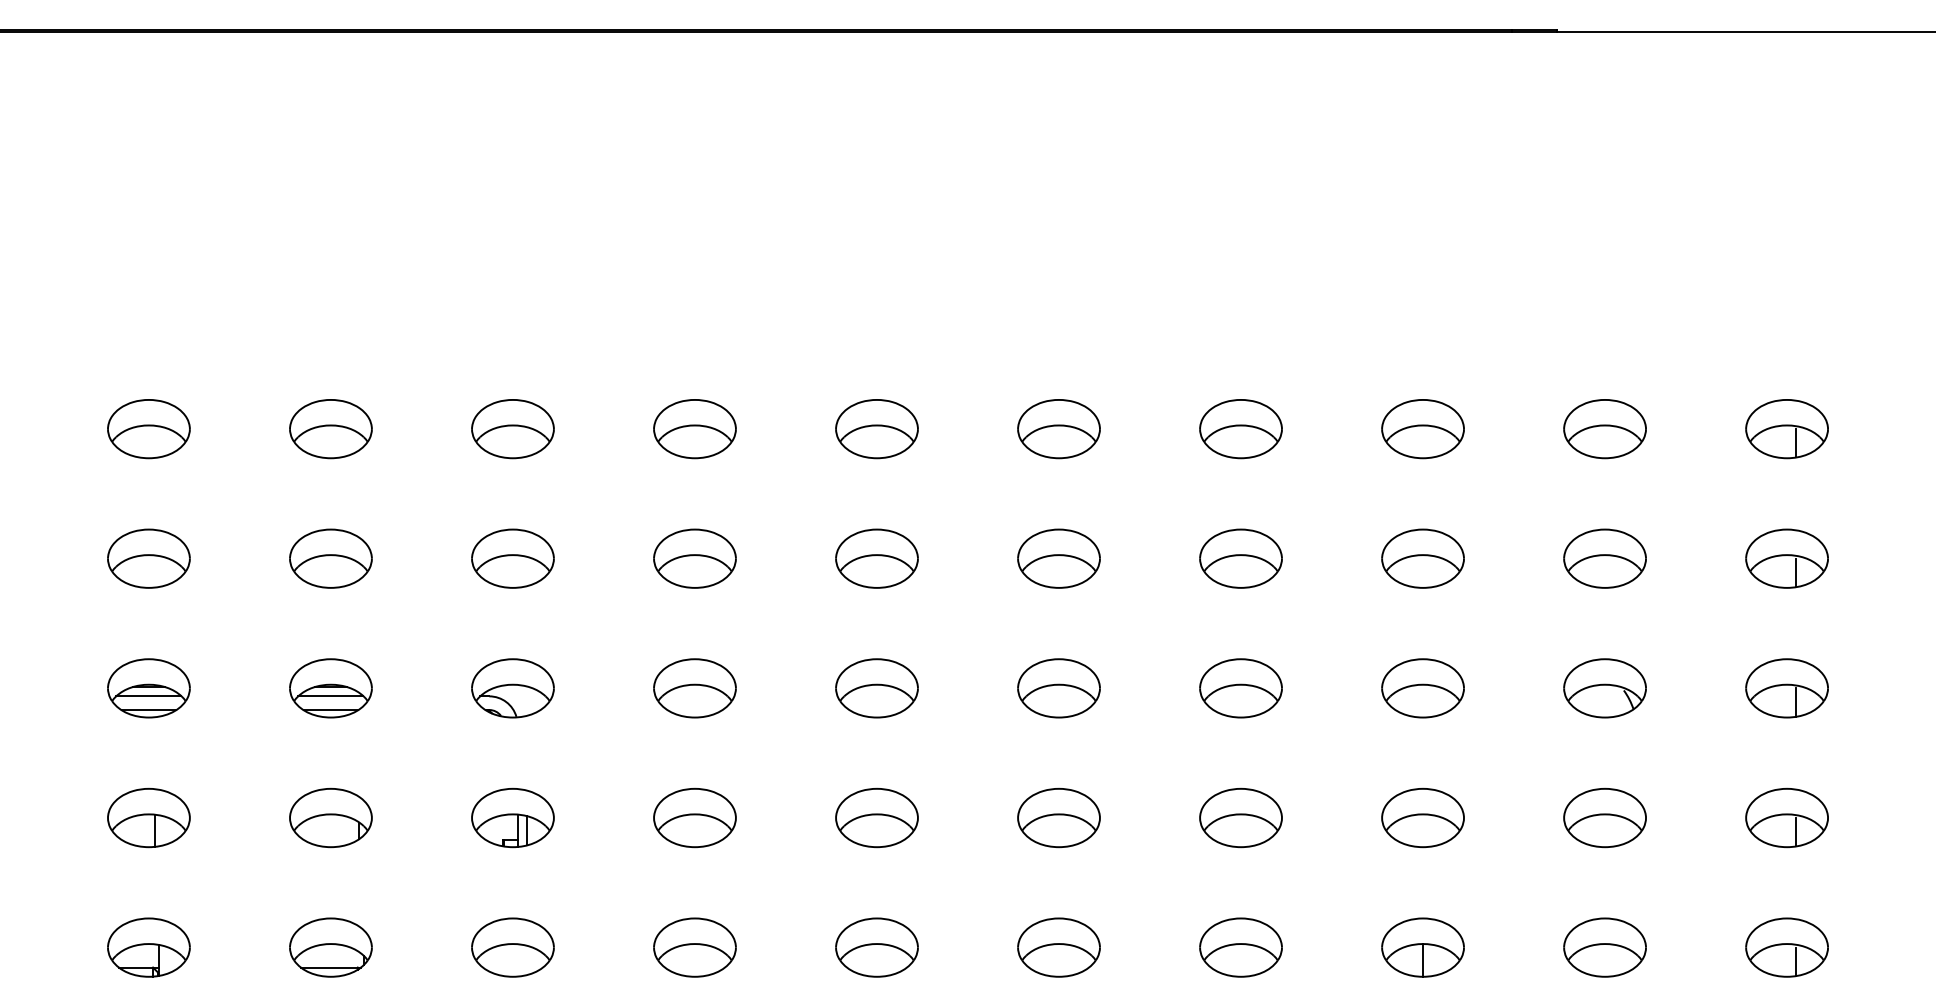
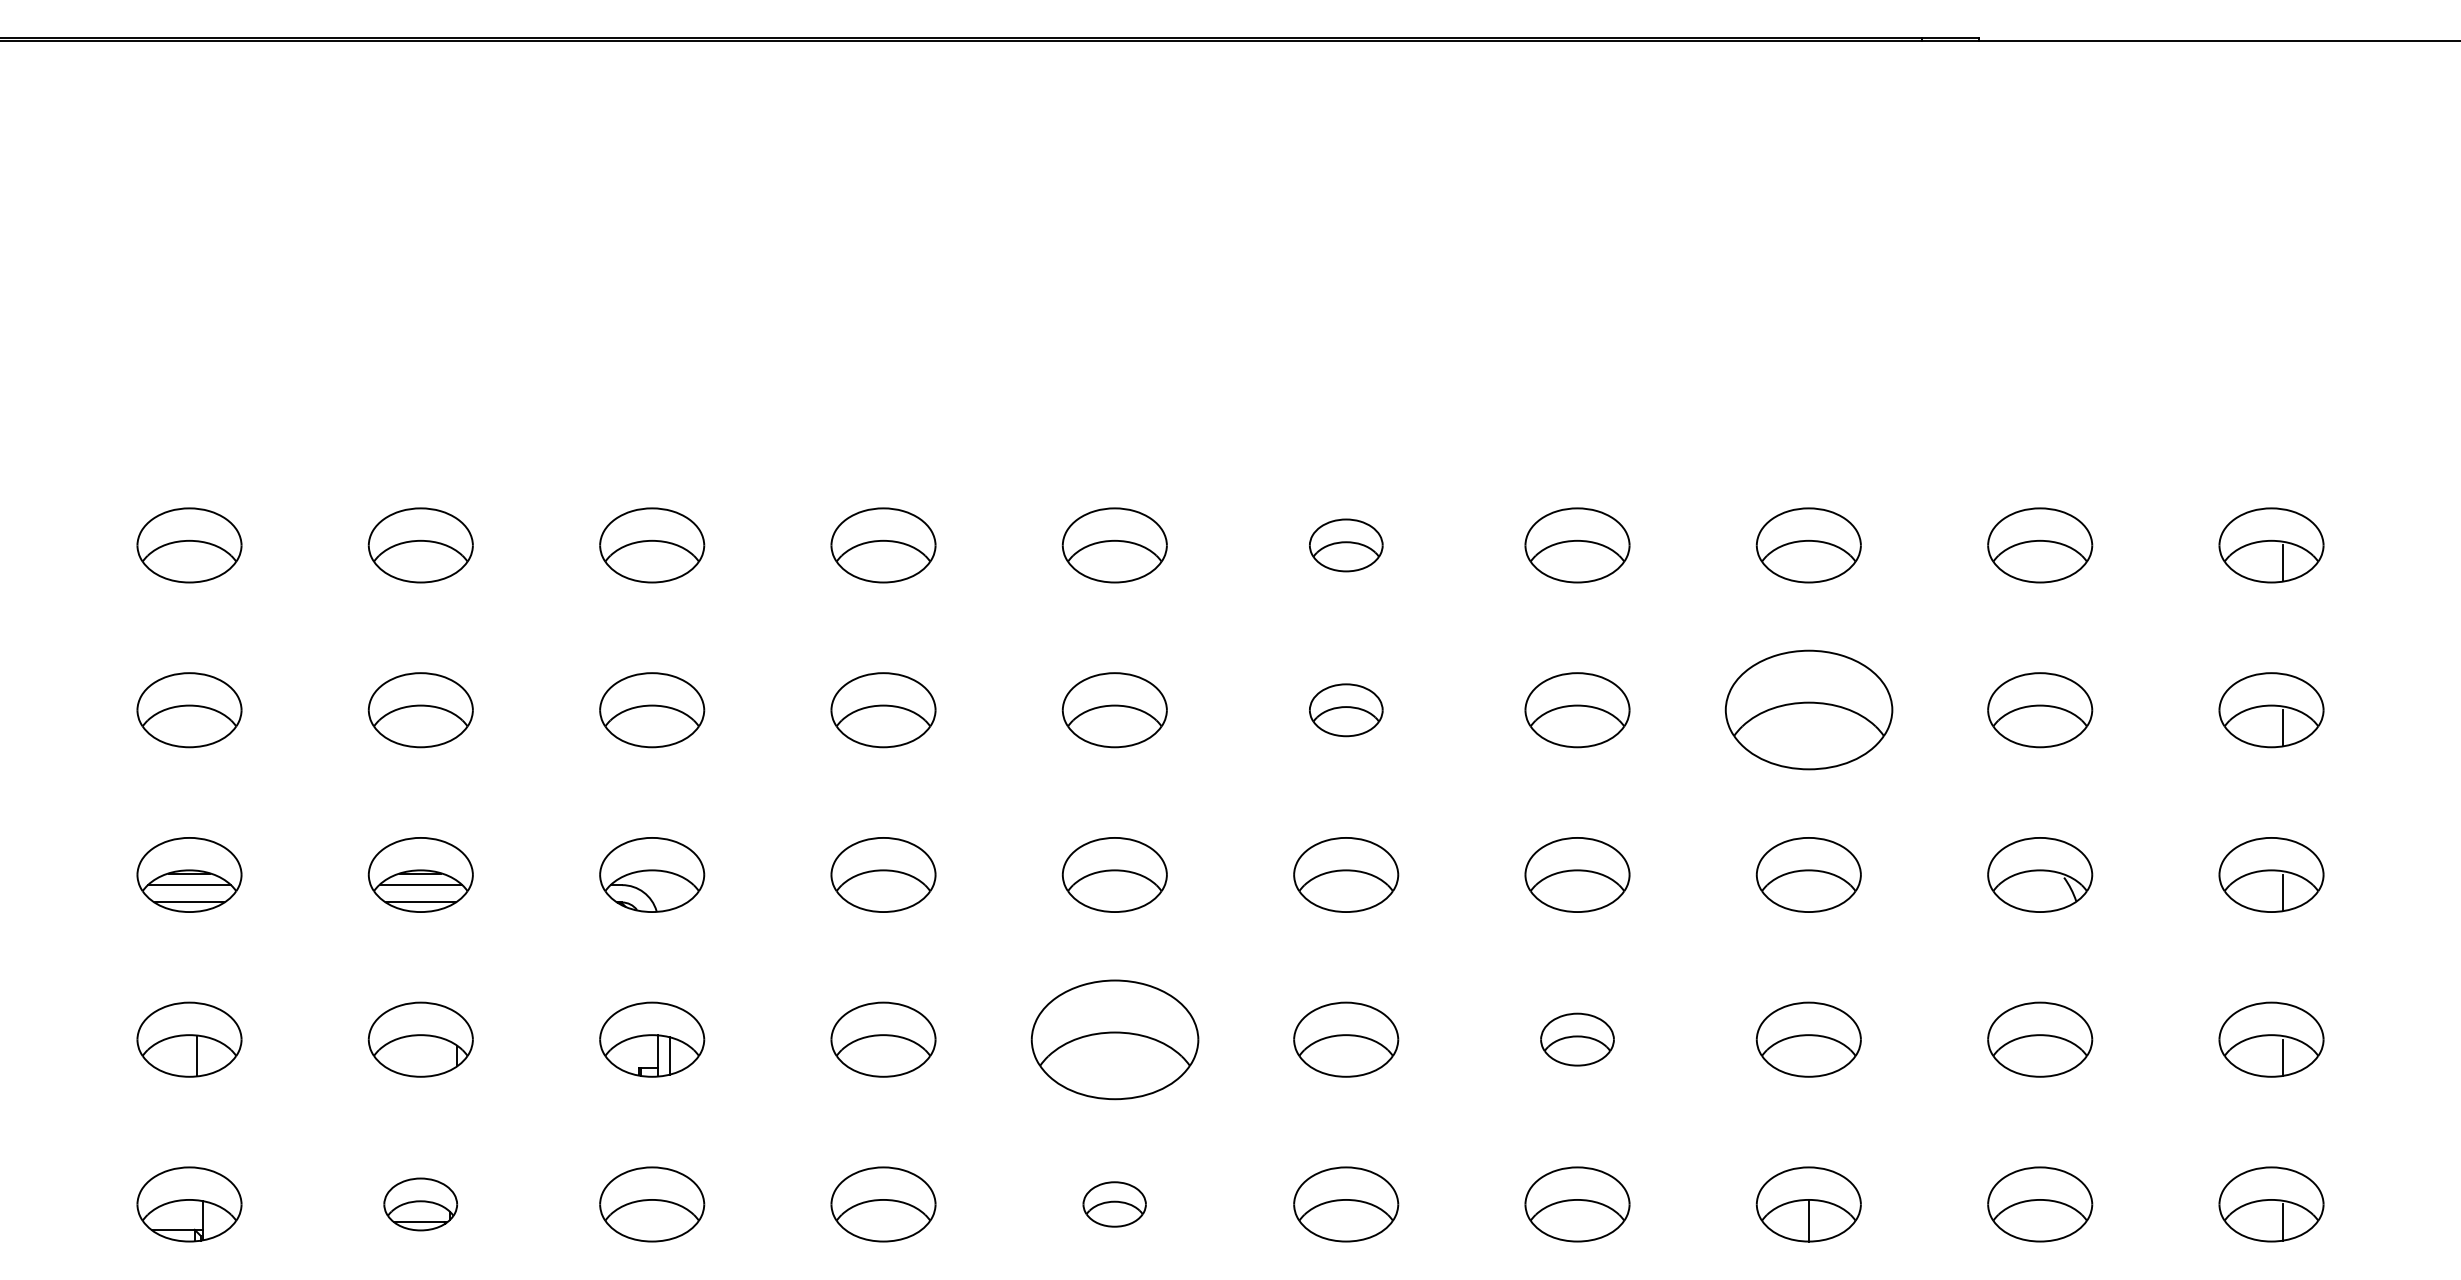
part: (1059, 429) -> (1346, 545), size x0.7
part: (1059, 558) -> (1346, 710), size x0.7
part: (1422, 558) -> (1808, 710), size x1.6
part: (876, 817) -> (1114, 1039), size x1.6
part: (1241, 817) -> (1577, 1039), size x0.7
part: (330, 947) -> (420, 1204), size x0.7
part: (876, 947) -> (1114, 1204), size x0.6

